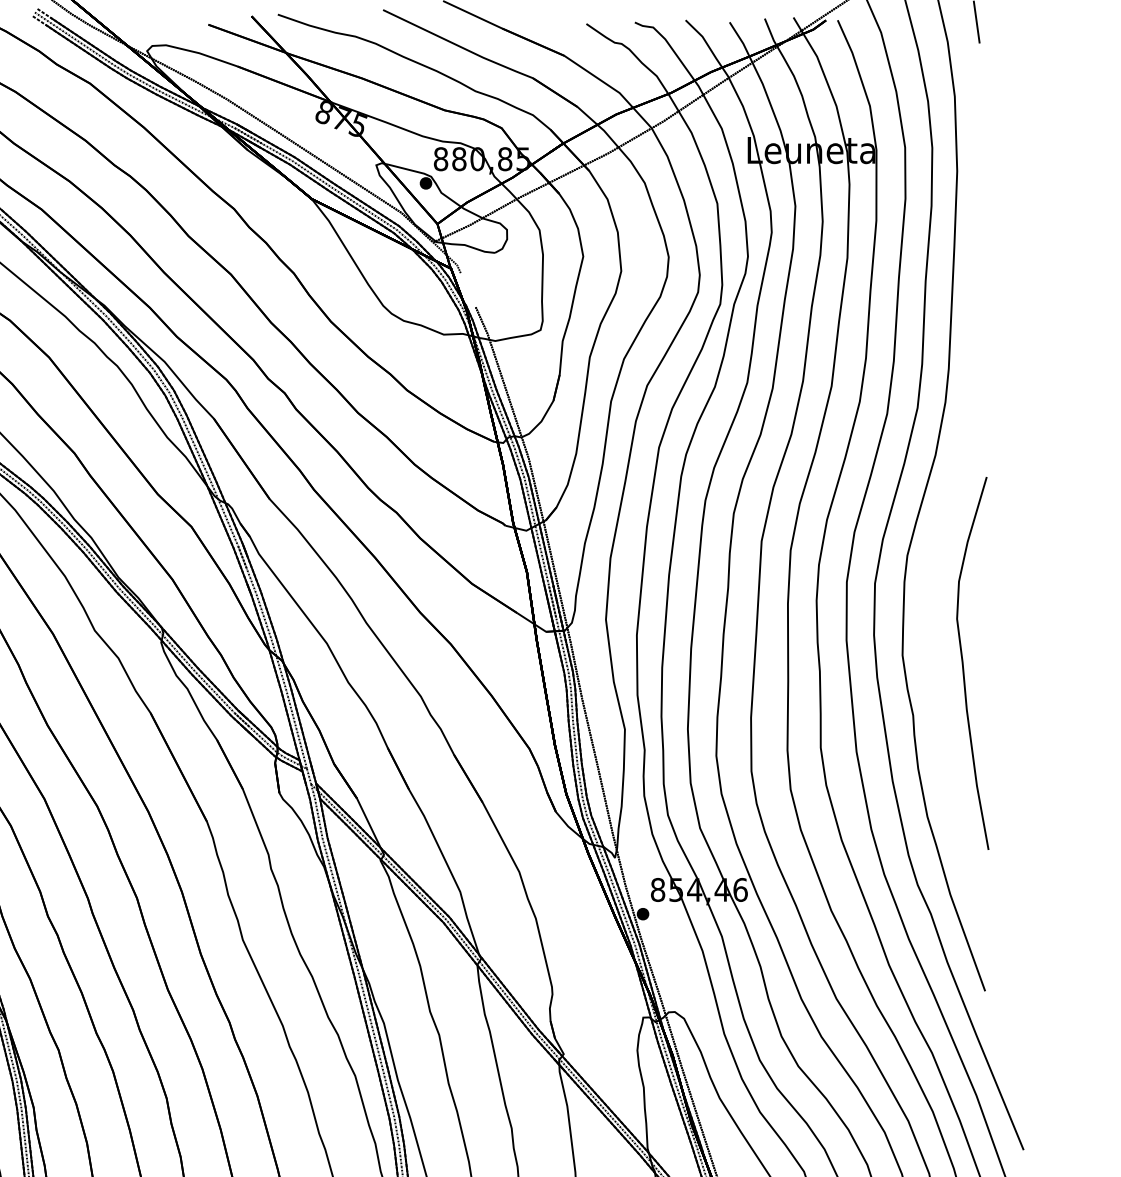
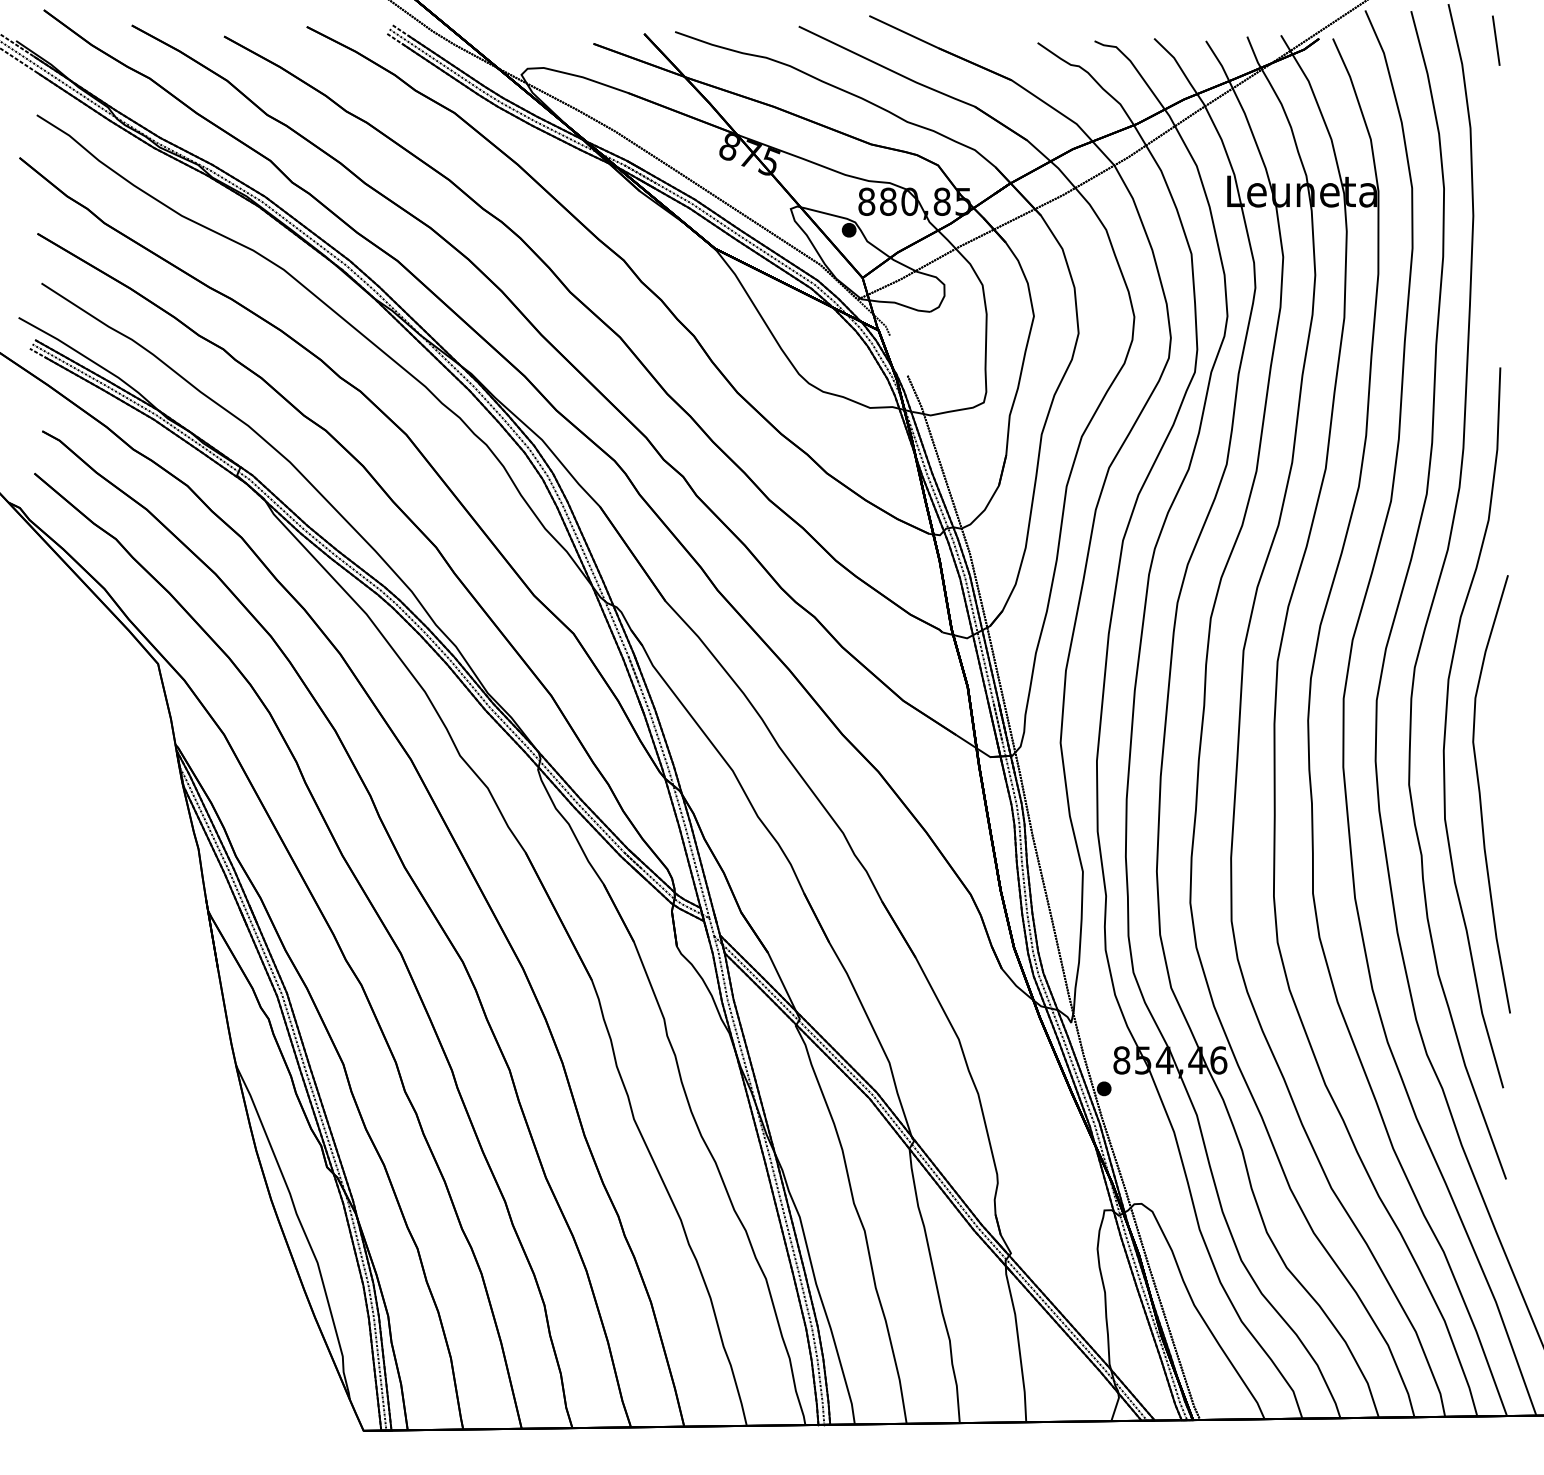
curve: (934, 606) -> (1446, 727), added

